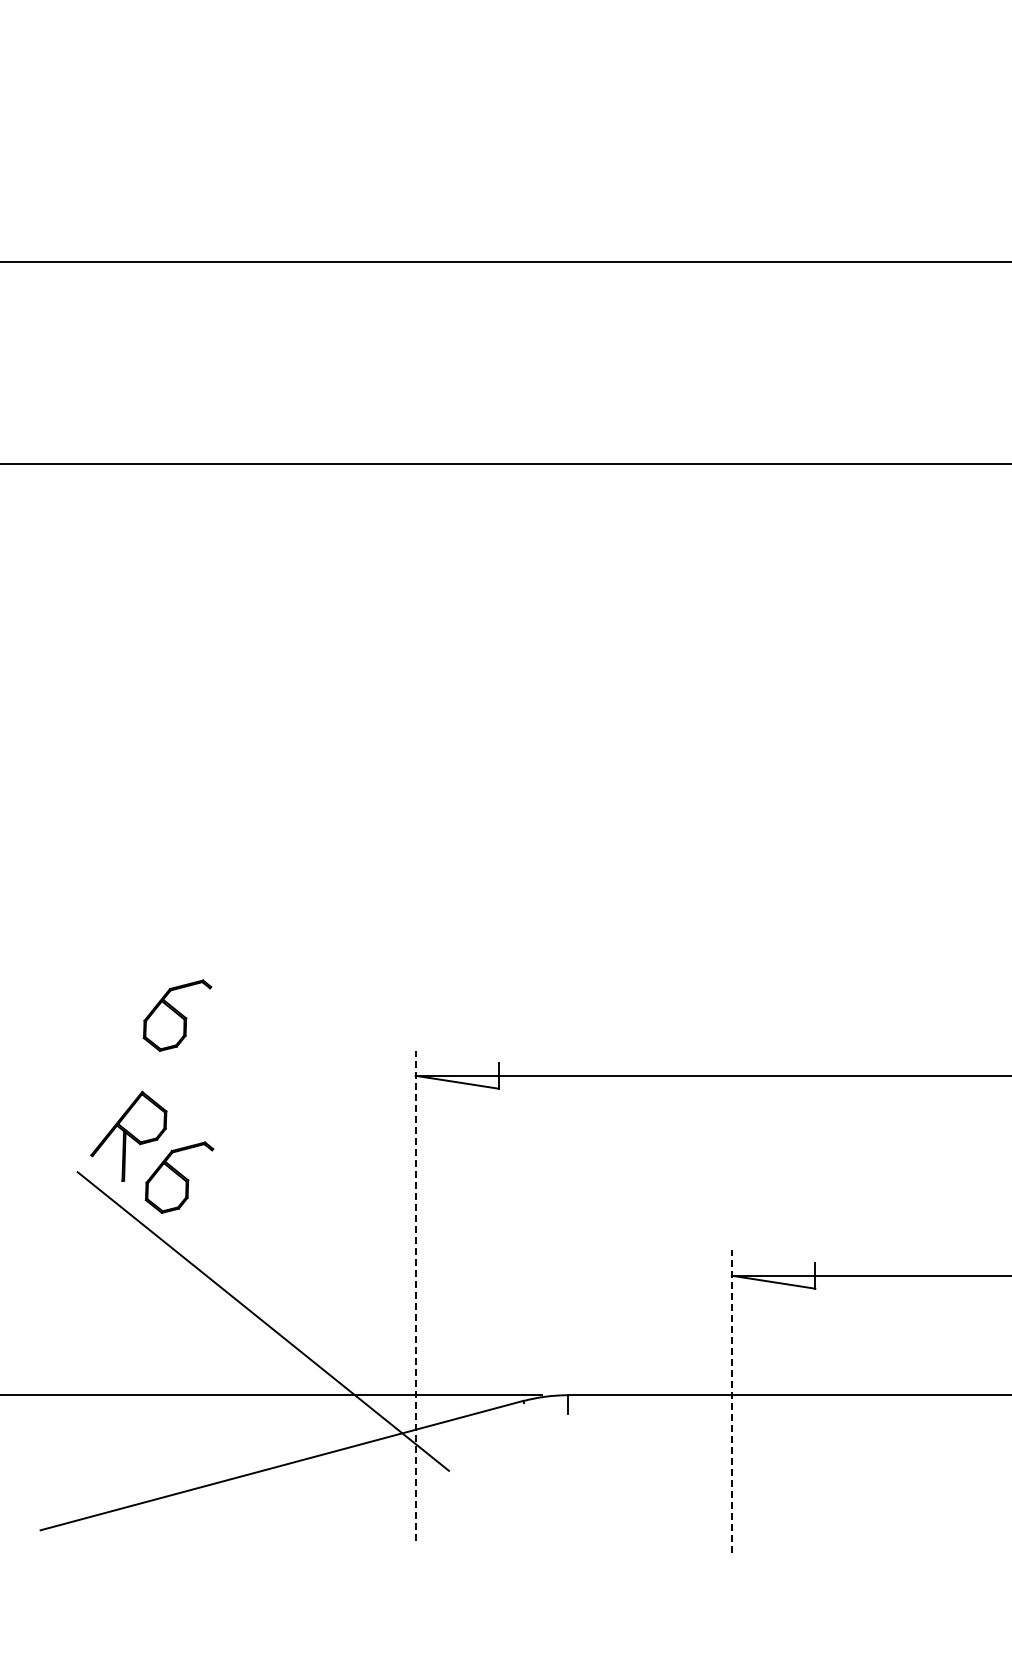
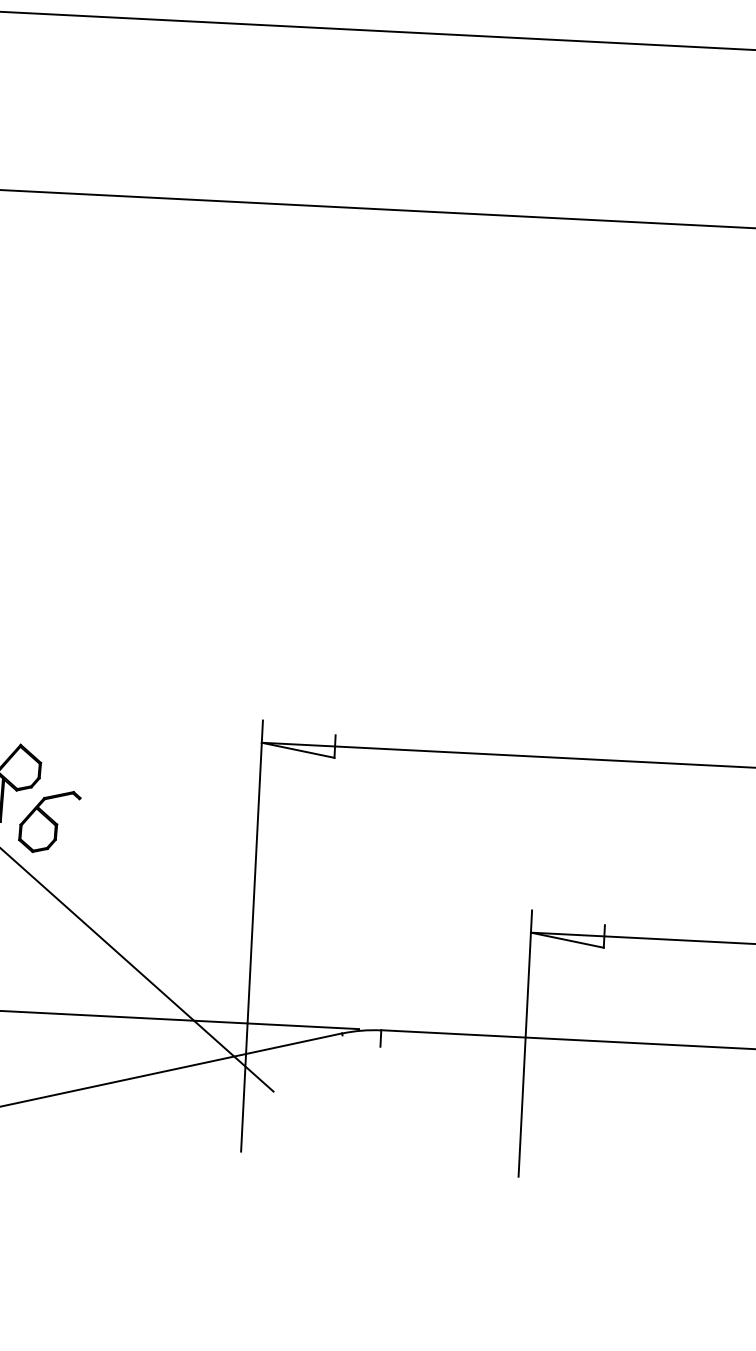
part: (177, 1015) -> (55, 679), removed
line: (415, 1295) -> (251, 935), dashed -> solid
line: (731, 1401) -> (525, 1043), dashed -> solid

